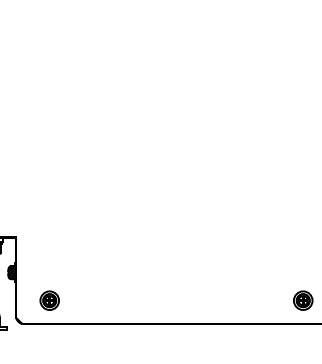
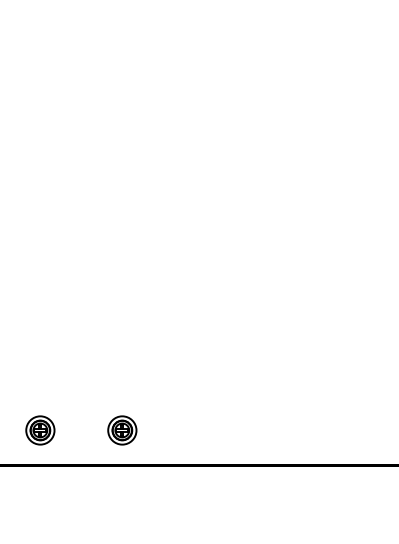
part: (103, 300) -> (121, 430), added

